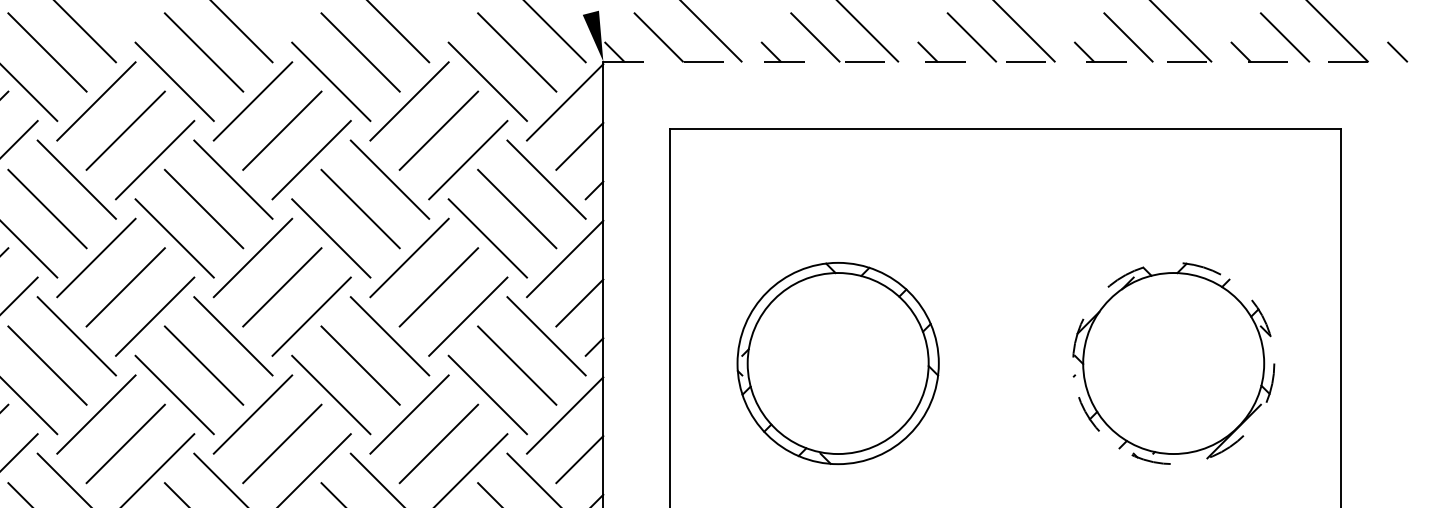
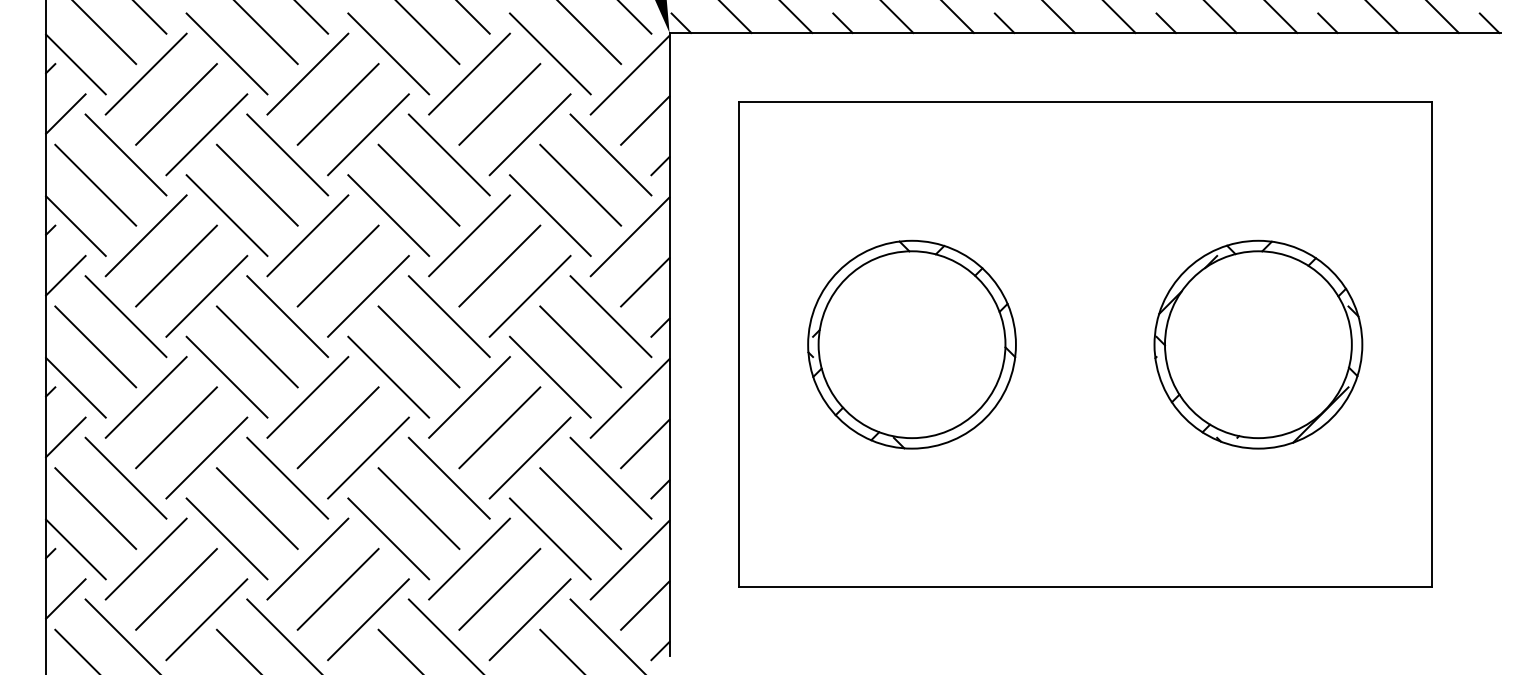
line: (1006, 61) -> (1085, 32), dashed -> solid
circle: (1173, 363) -> (1258, 344), dashed -> solid

